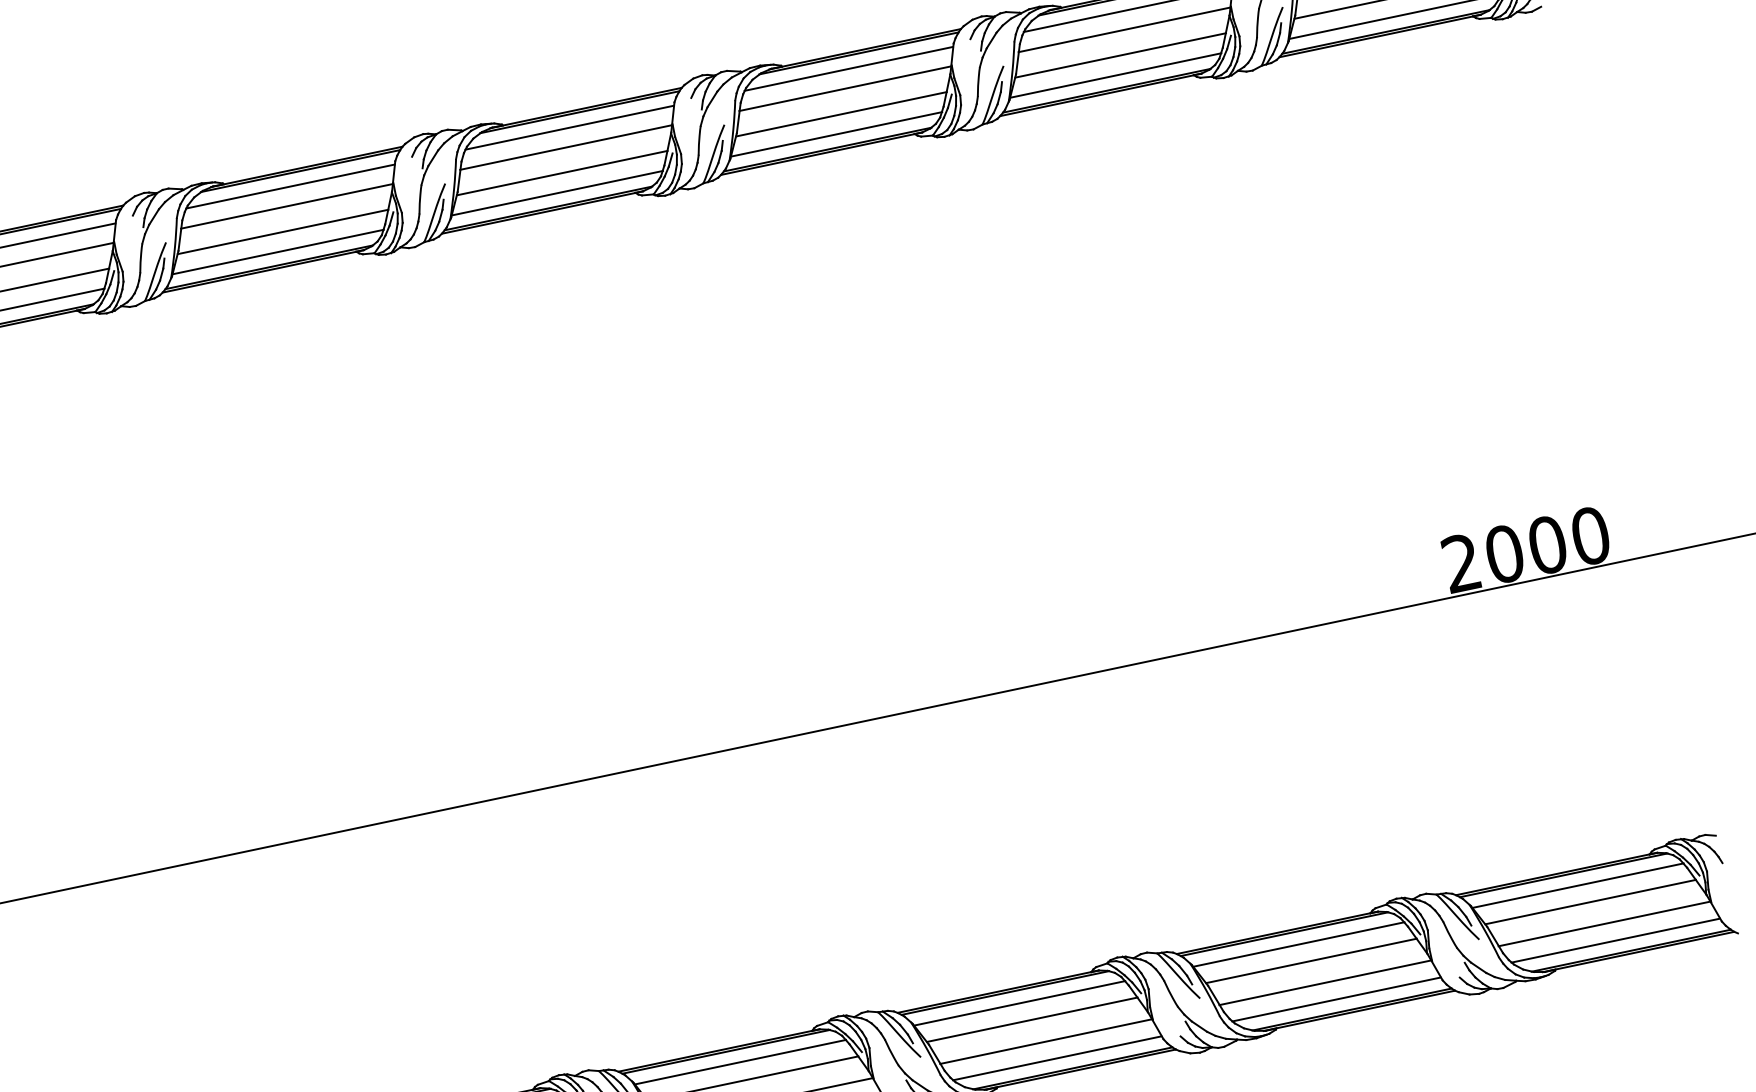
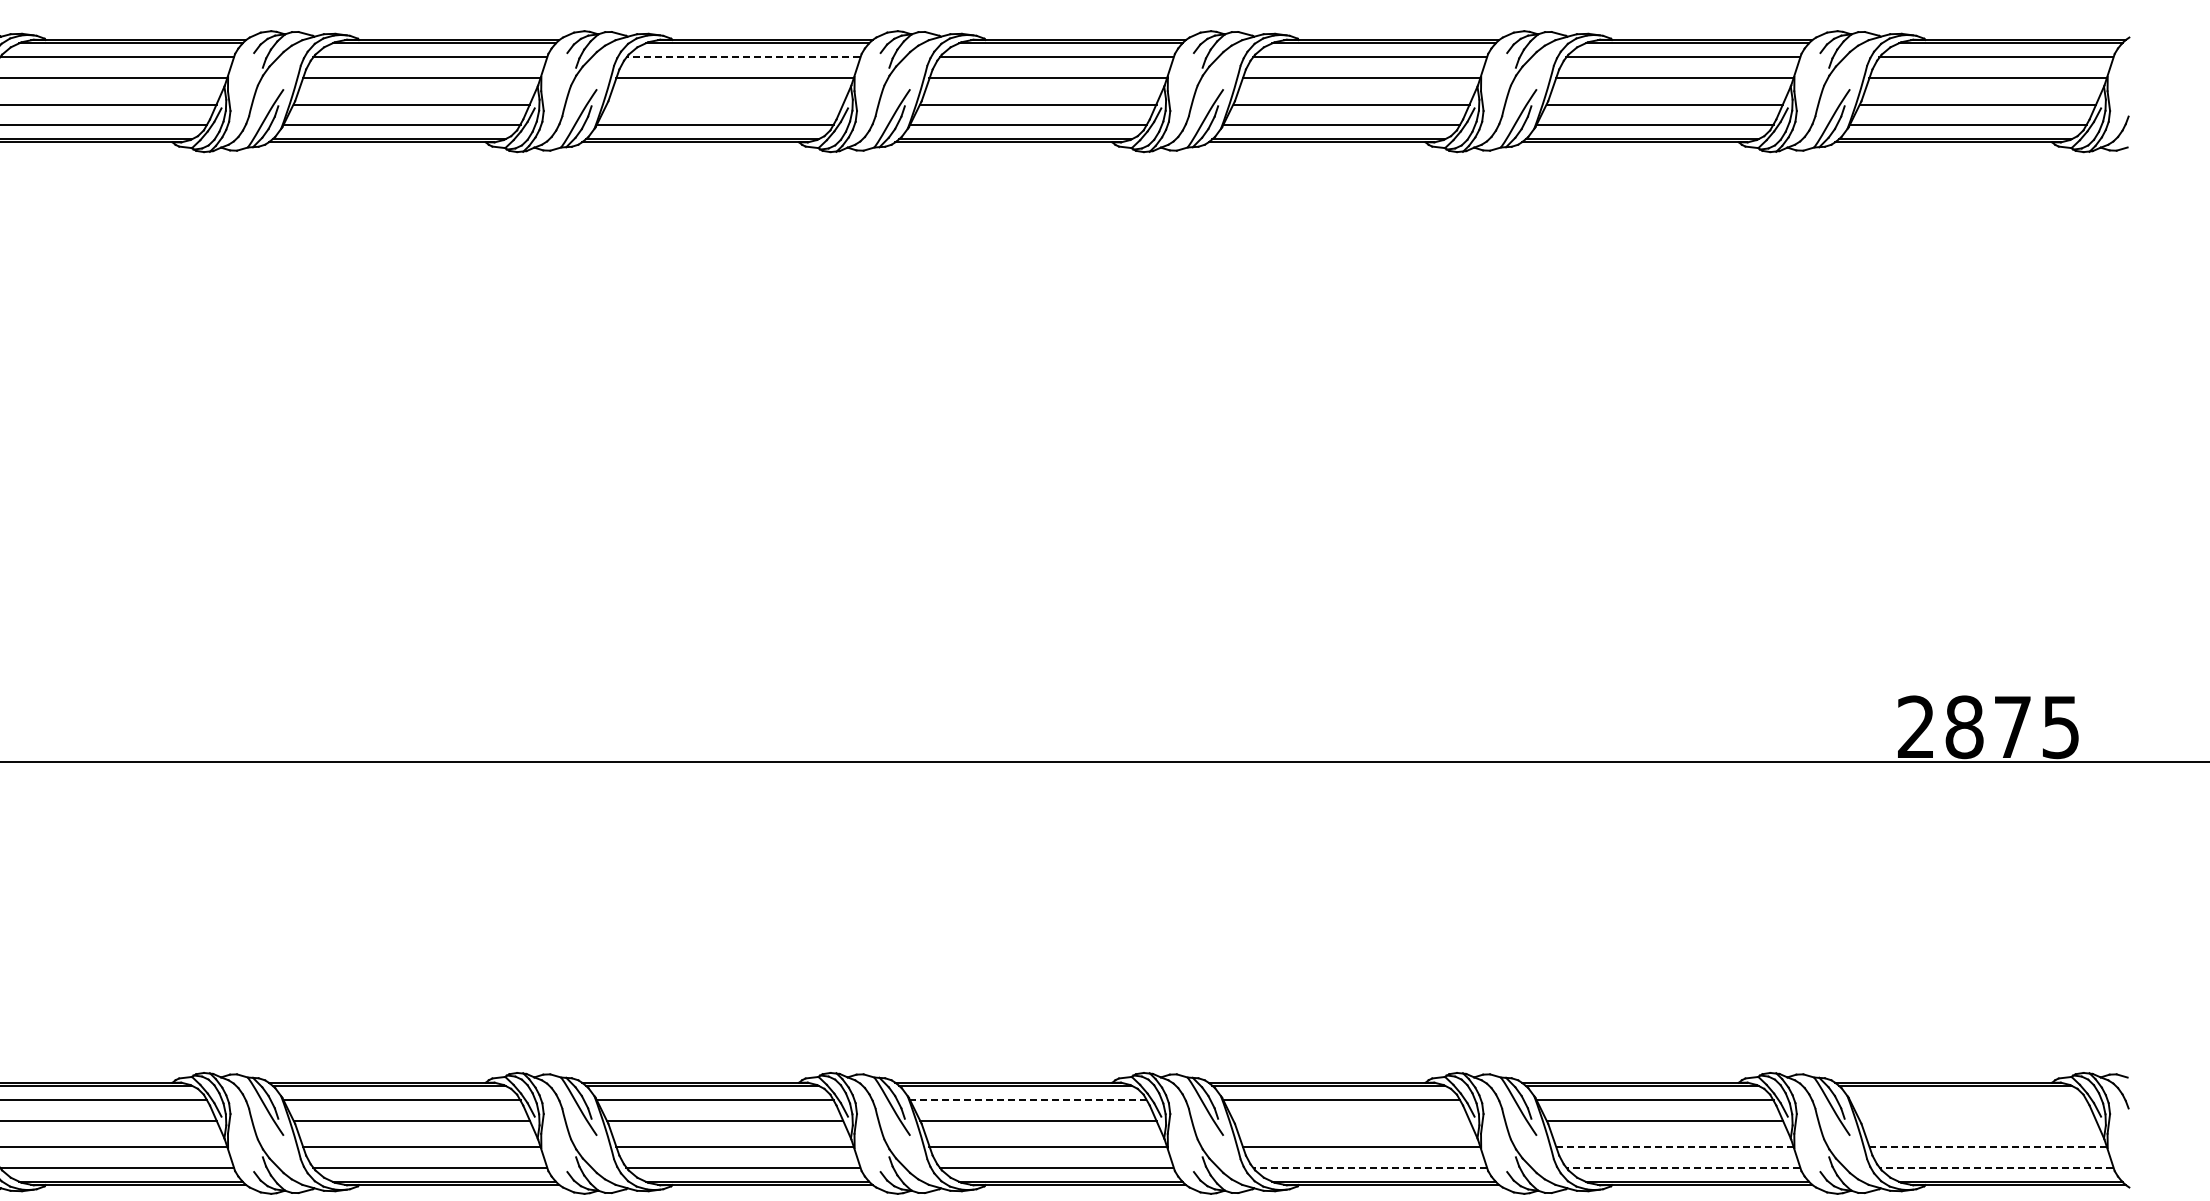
line: (290, 186) -> (743, 57), solid -> dashed
line: (282, 232) -> (724, 104), removed
text: (1547, 545) -> (2012, 727), 2000 -> 2875
line: (1577, 886) -> (1967, 1100), removed
line: (1590, 902) -> (1978, 1120), removed
line: (1604, 924) -> (1987, 1147), solid -> dashed
line: (1615, 940) -> (1996, 1167), solid -> dashed
line: (1325, 983) -> (1674, 1147), solid -> dashed
line: (1336, 999) -> (1683, 1167), solid -> dashed
line: (1032, 1019) -> (1351, 1120), removed
line: (1057, 1058) -> (1369, 1167), solid -> dashed
line: (740, 1062) -> (1028, 1100), solid -> dashed

